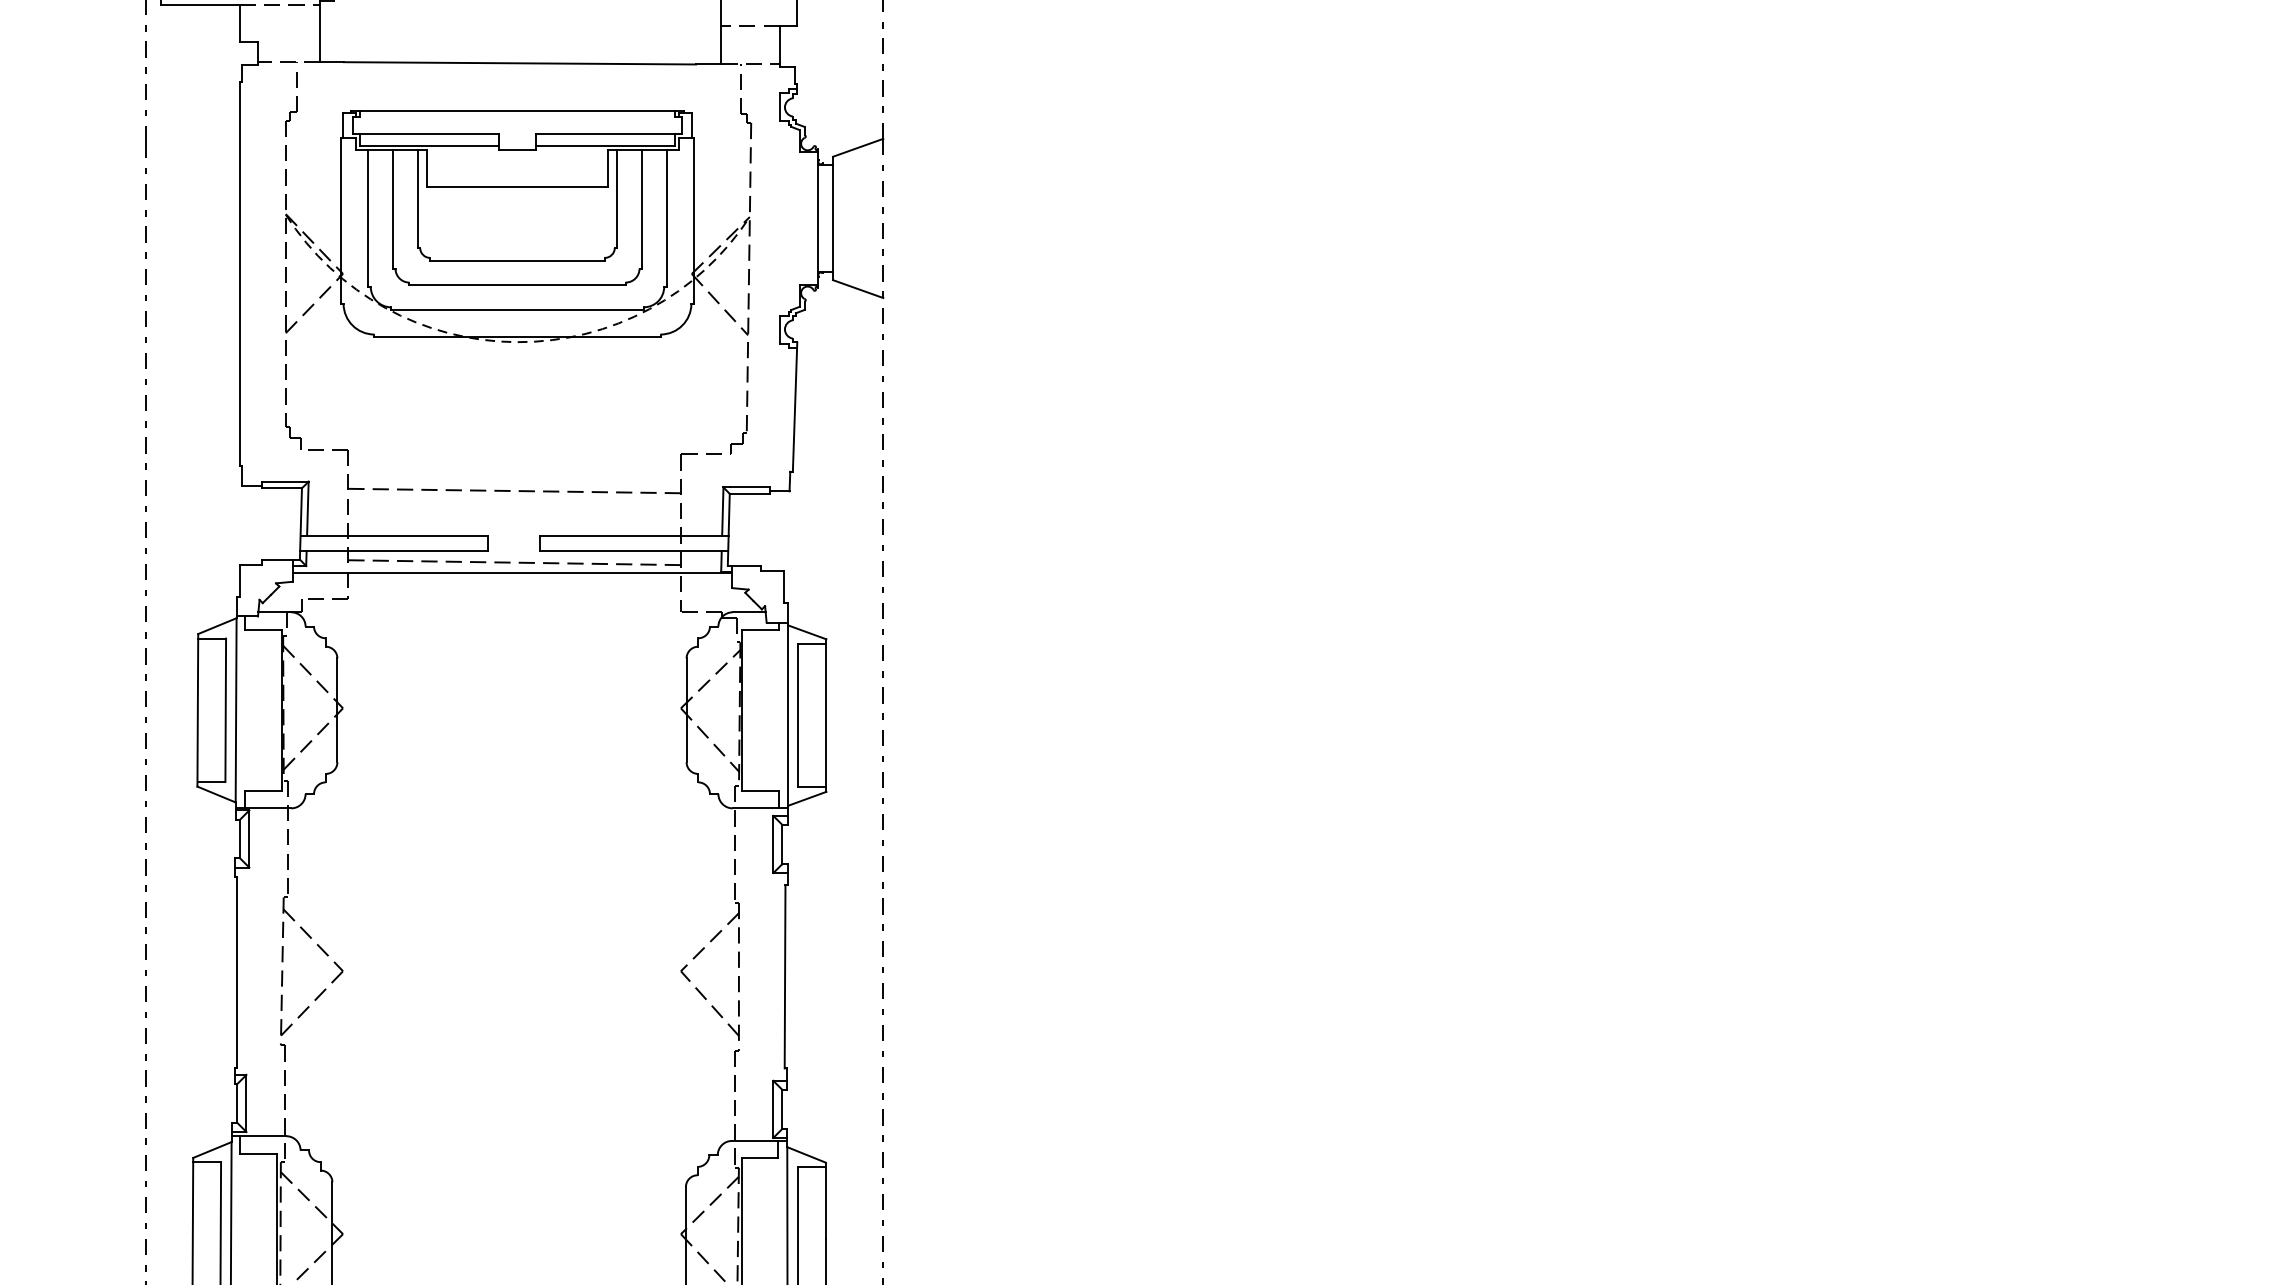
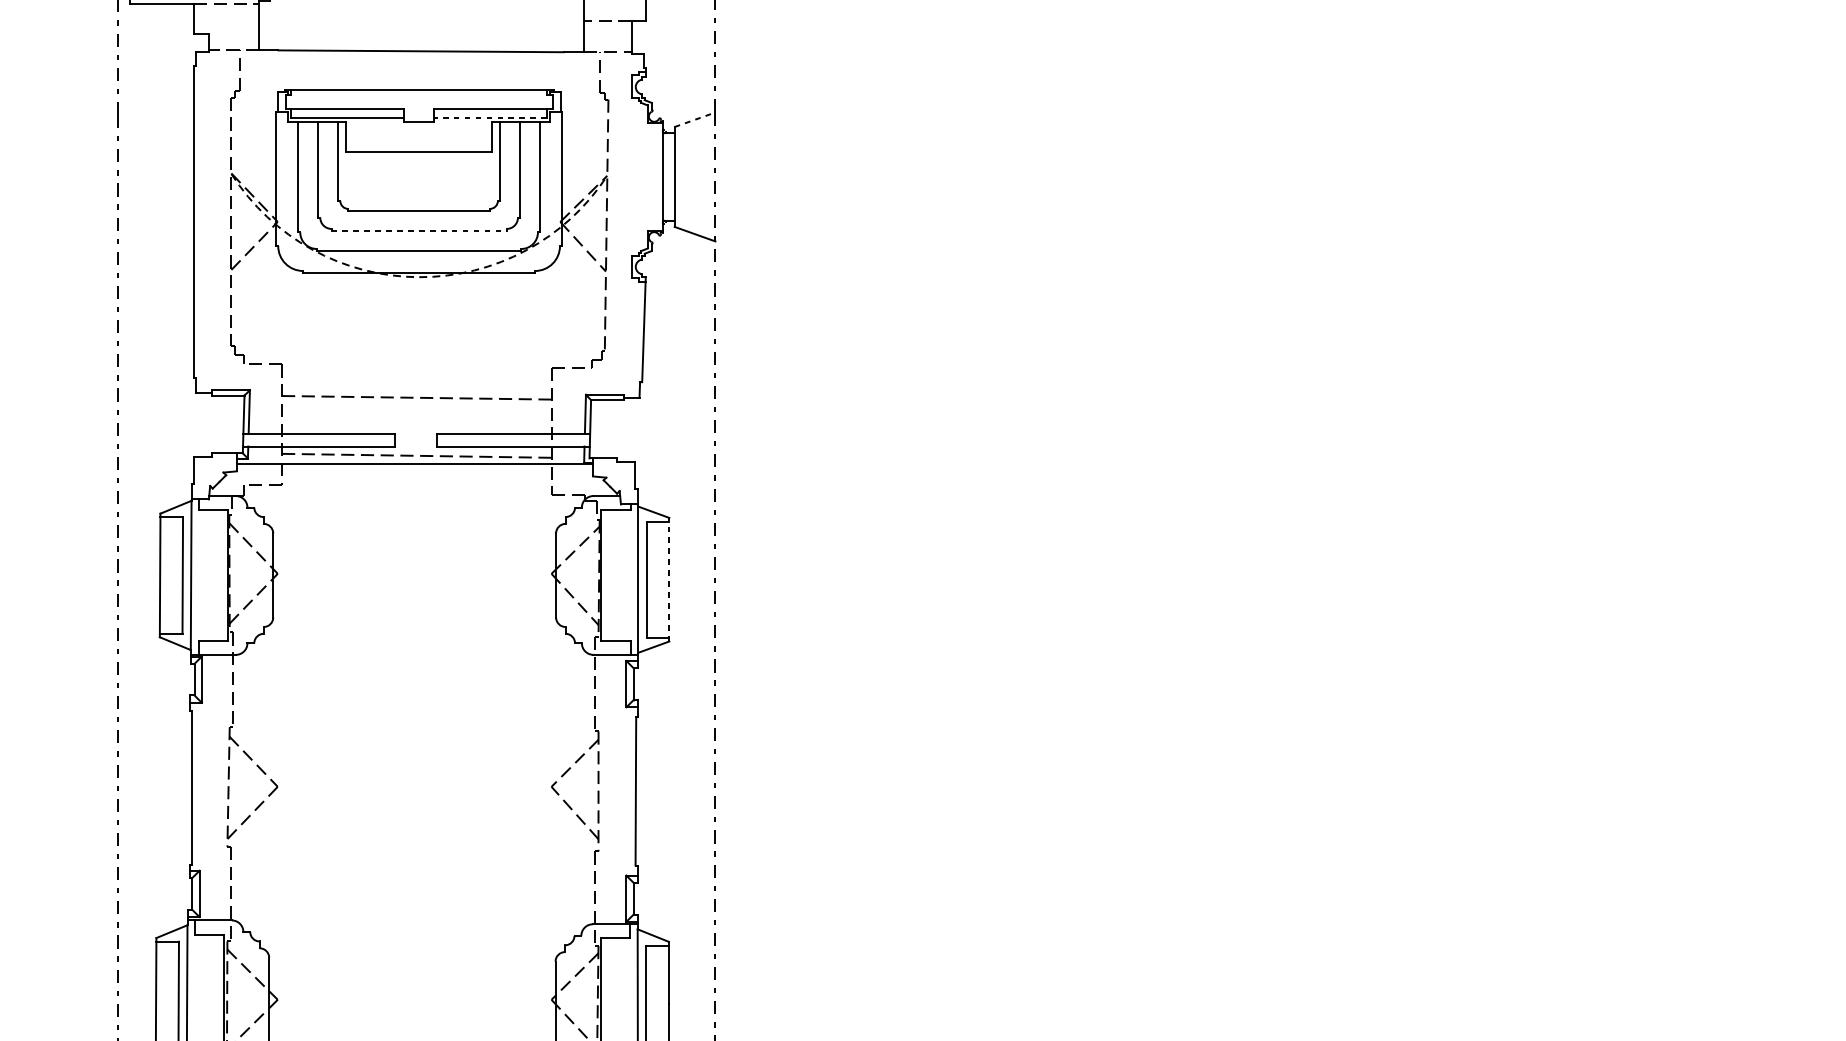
line: (605, 145) -> (490, 117), solid -> dashed
line: (858, 147) -> (695, 119), solid -> dashed
line: (518, 285) -> (419, 231), solid -> dashed
line: (826, 715) -> (669, 579), solid -> dashed

